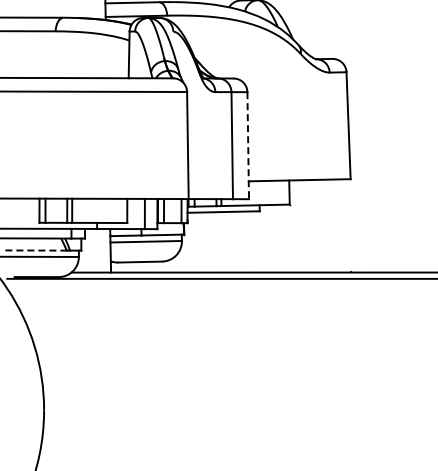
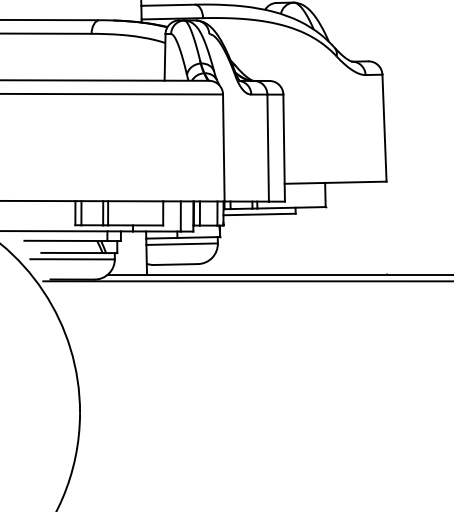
line: (248, 146) -> (284, 148), dashed -> solid
line: (36, 250) -> (72, 252), dashed -> solid

